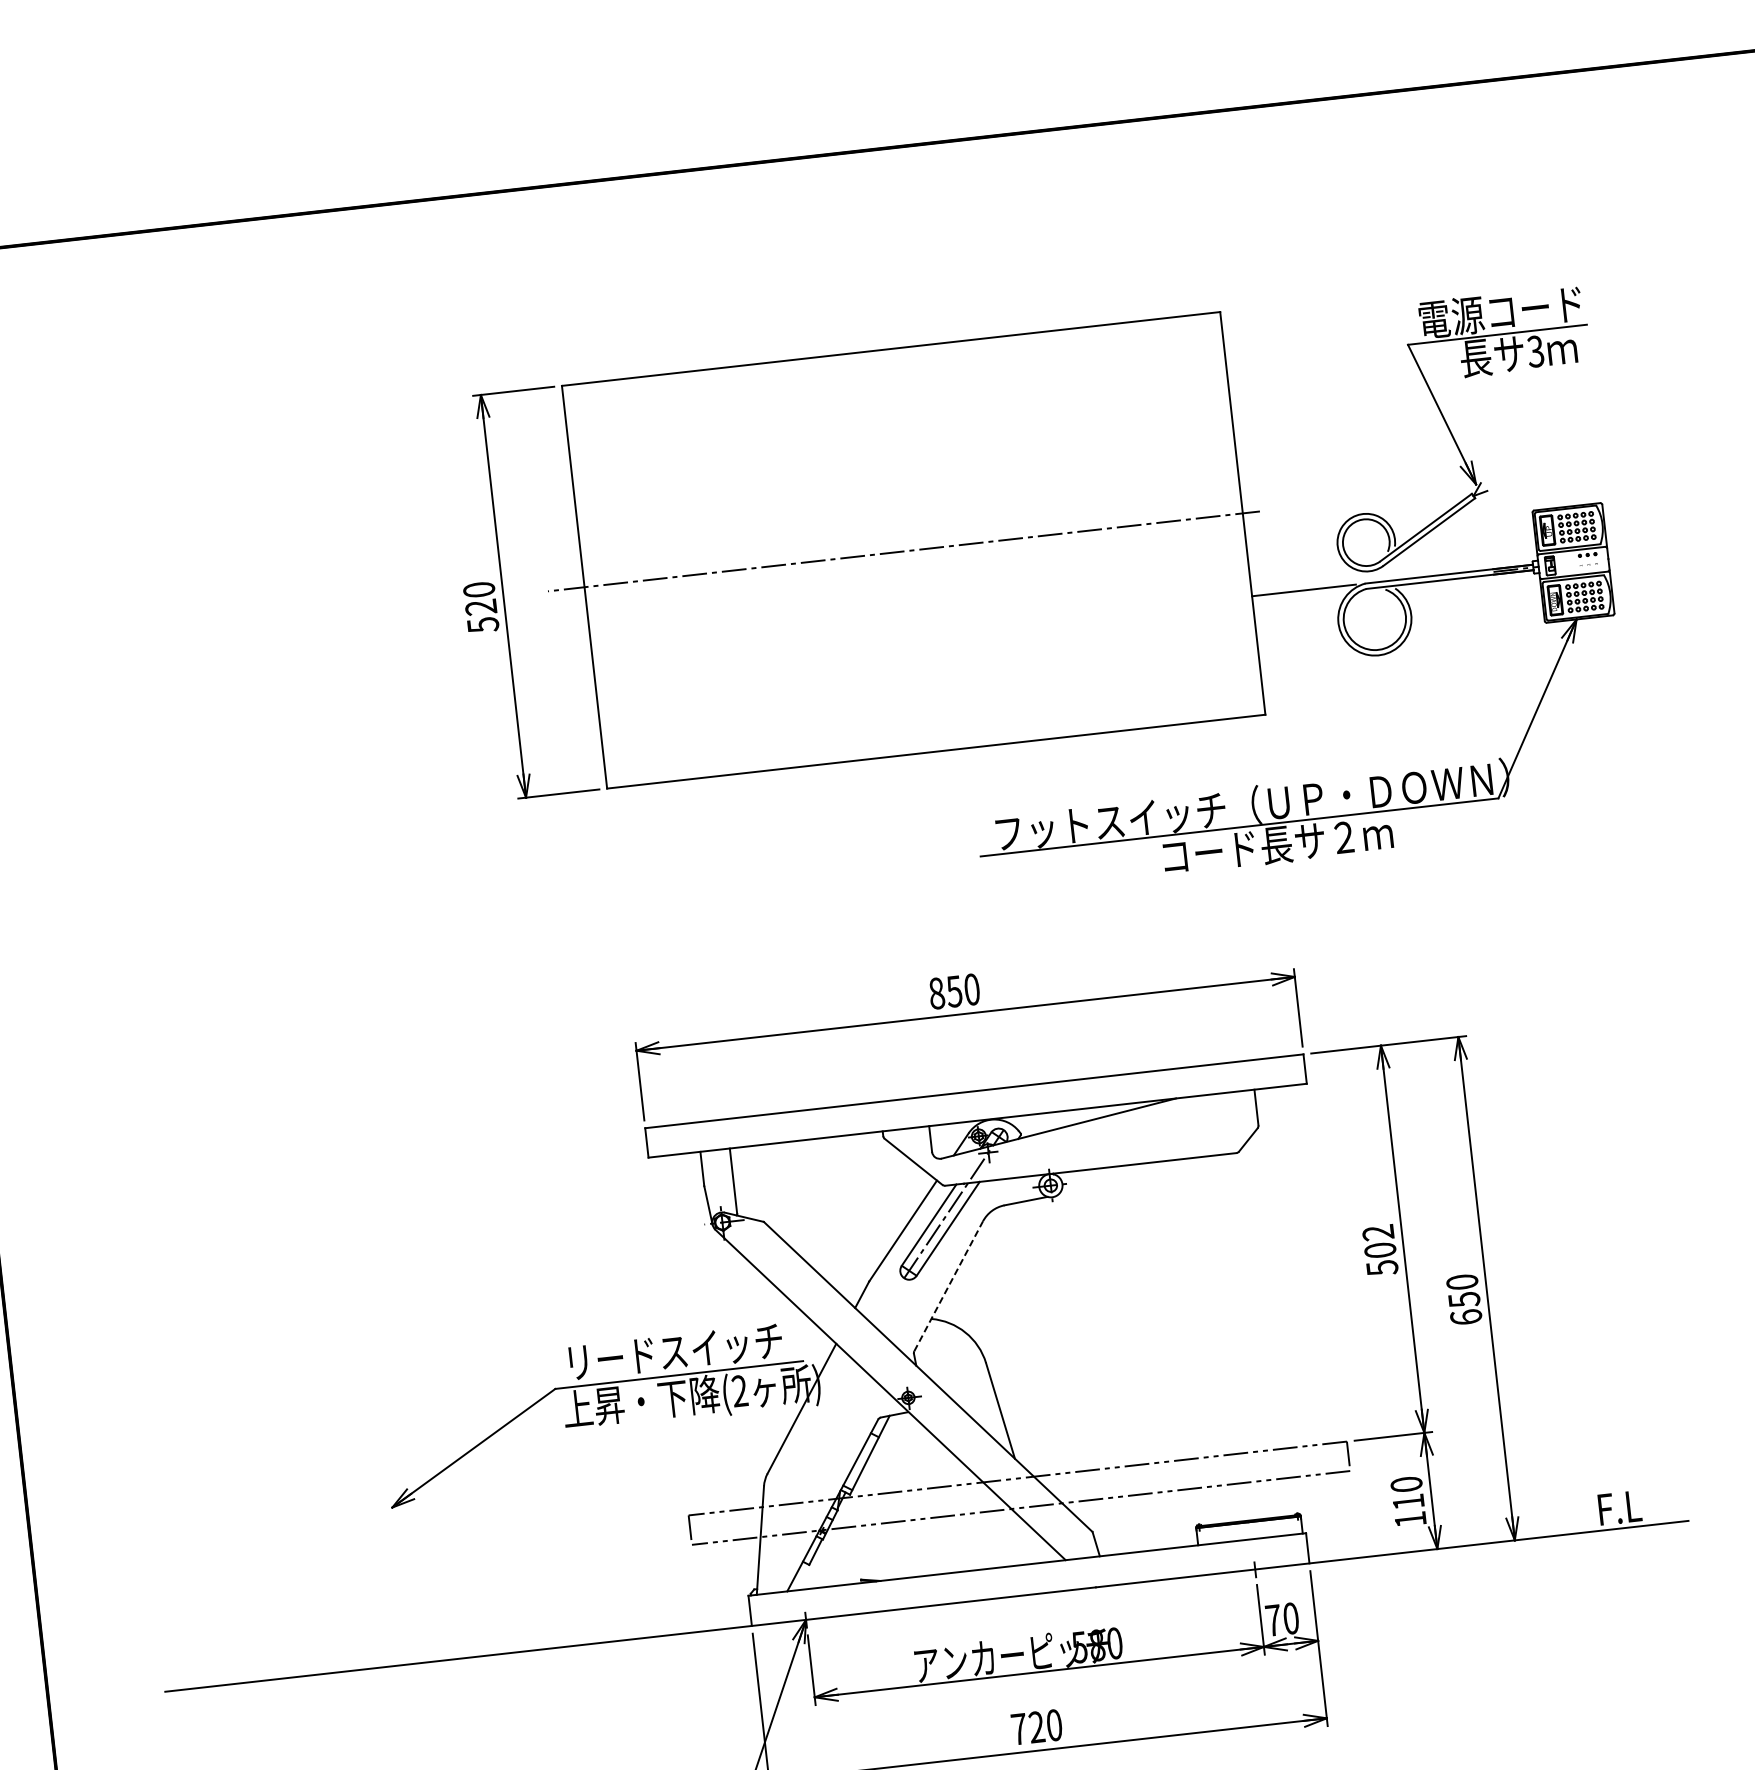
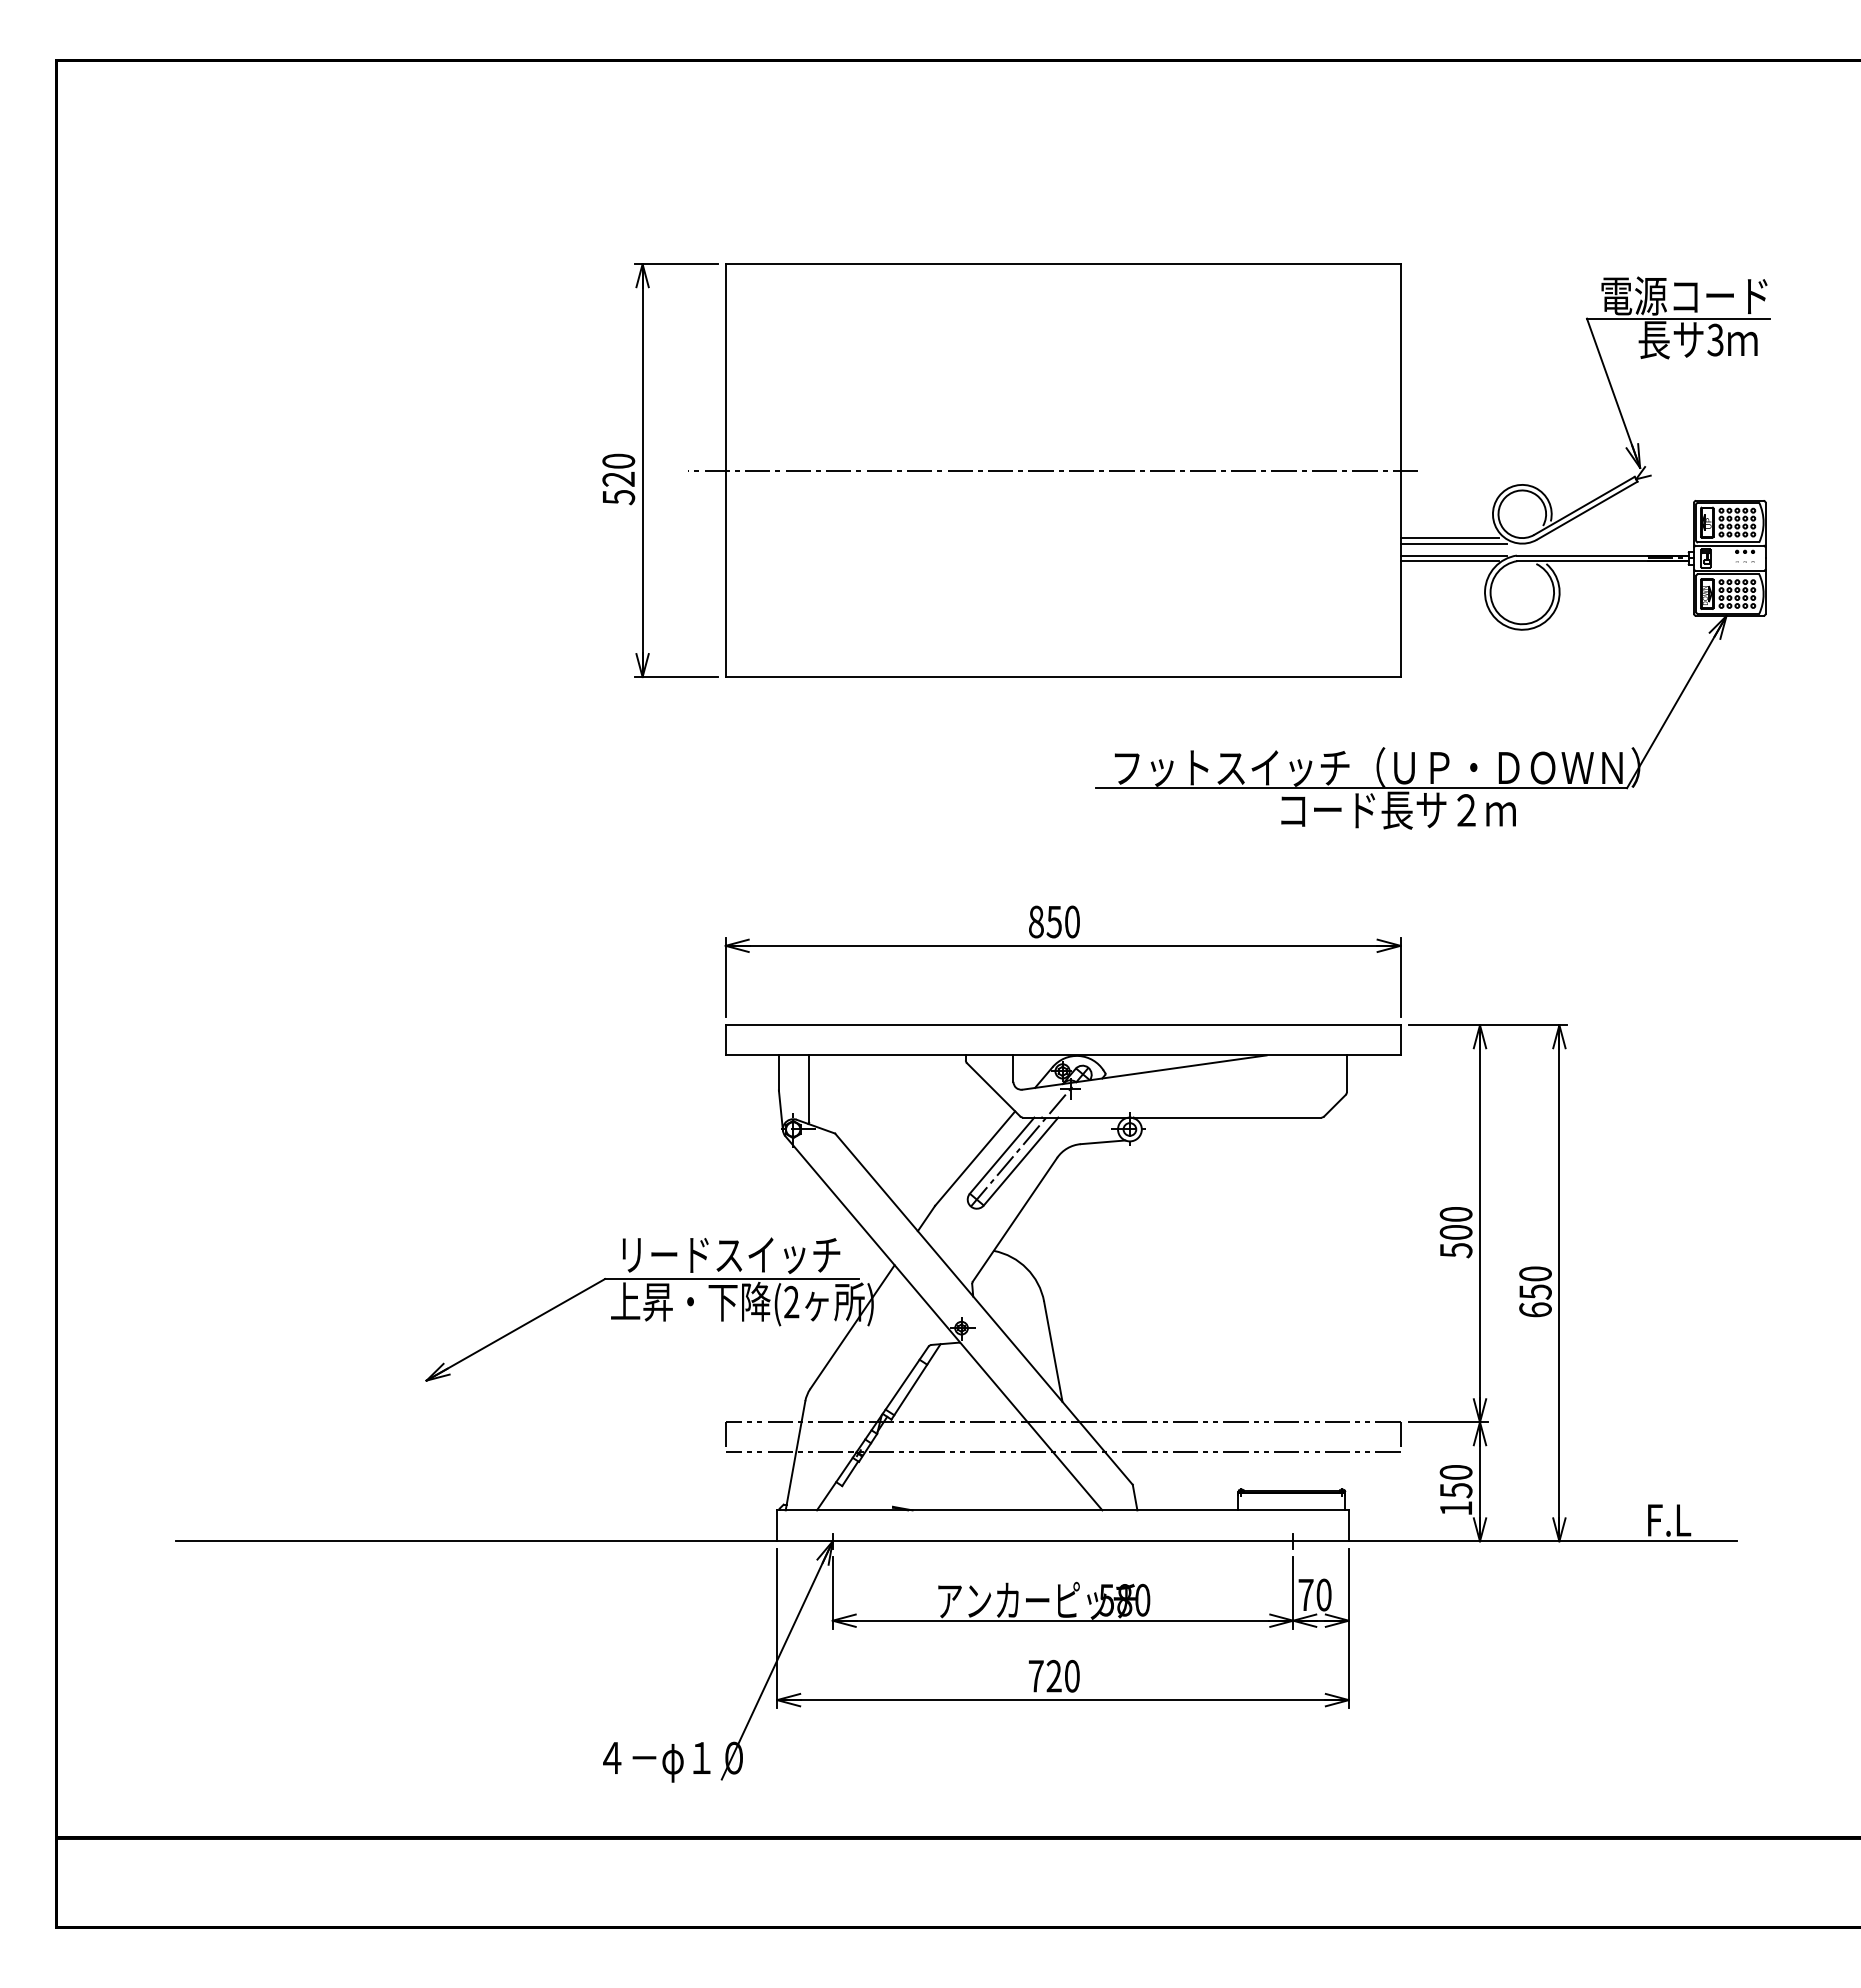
line: (1297, 574) -> (1449, 538), added
line: (1302, 578) -> (1453, 543), added
line: (1300, 596) -> (1449, 561), added
text: (1377, 1232) -> (1455, 1214), 502 -> 500
line: (949, 1285) -> (1015, 1219), dashed -> solid
text: (1408, 1502) -> (1456, 1490), 110 -> 150

